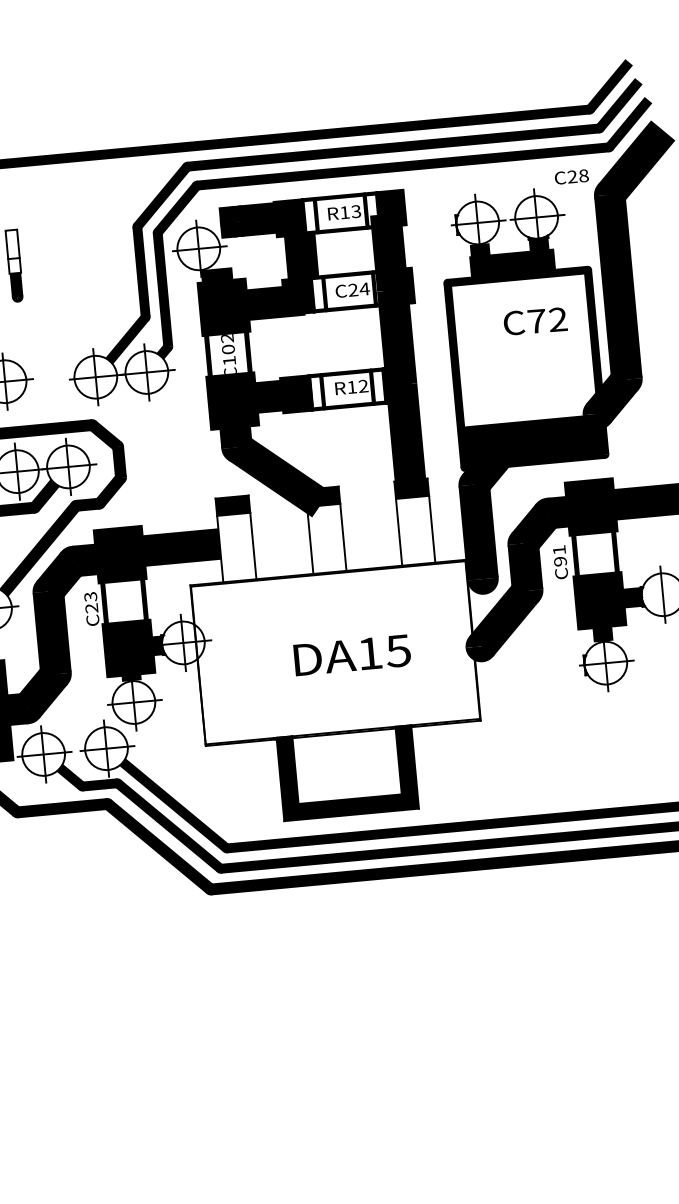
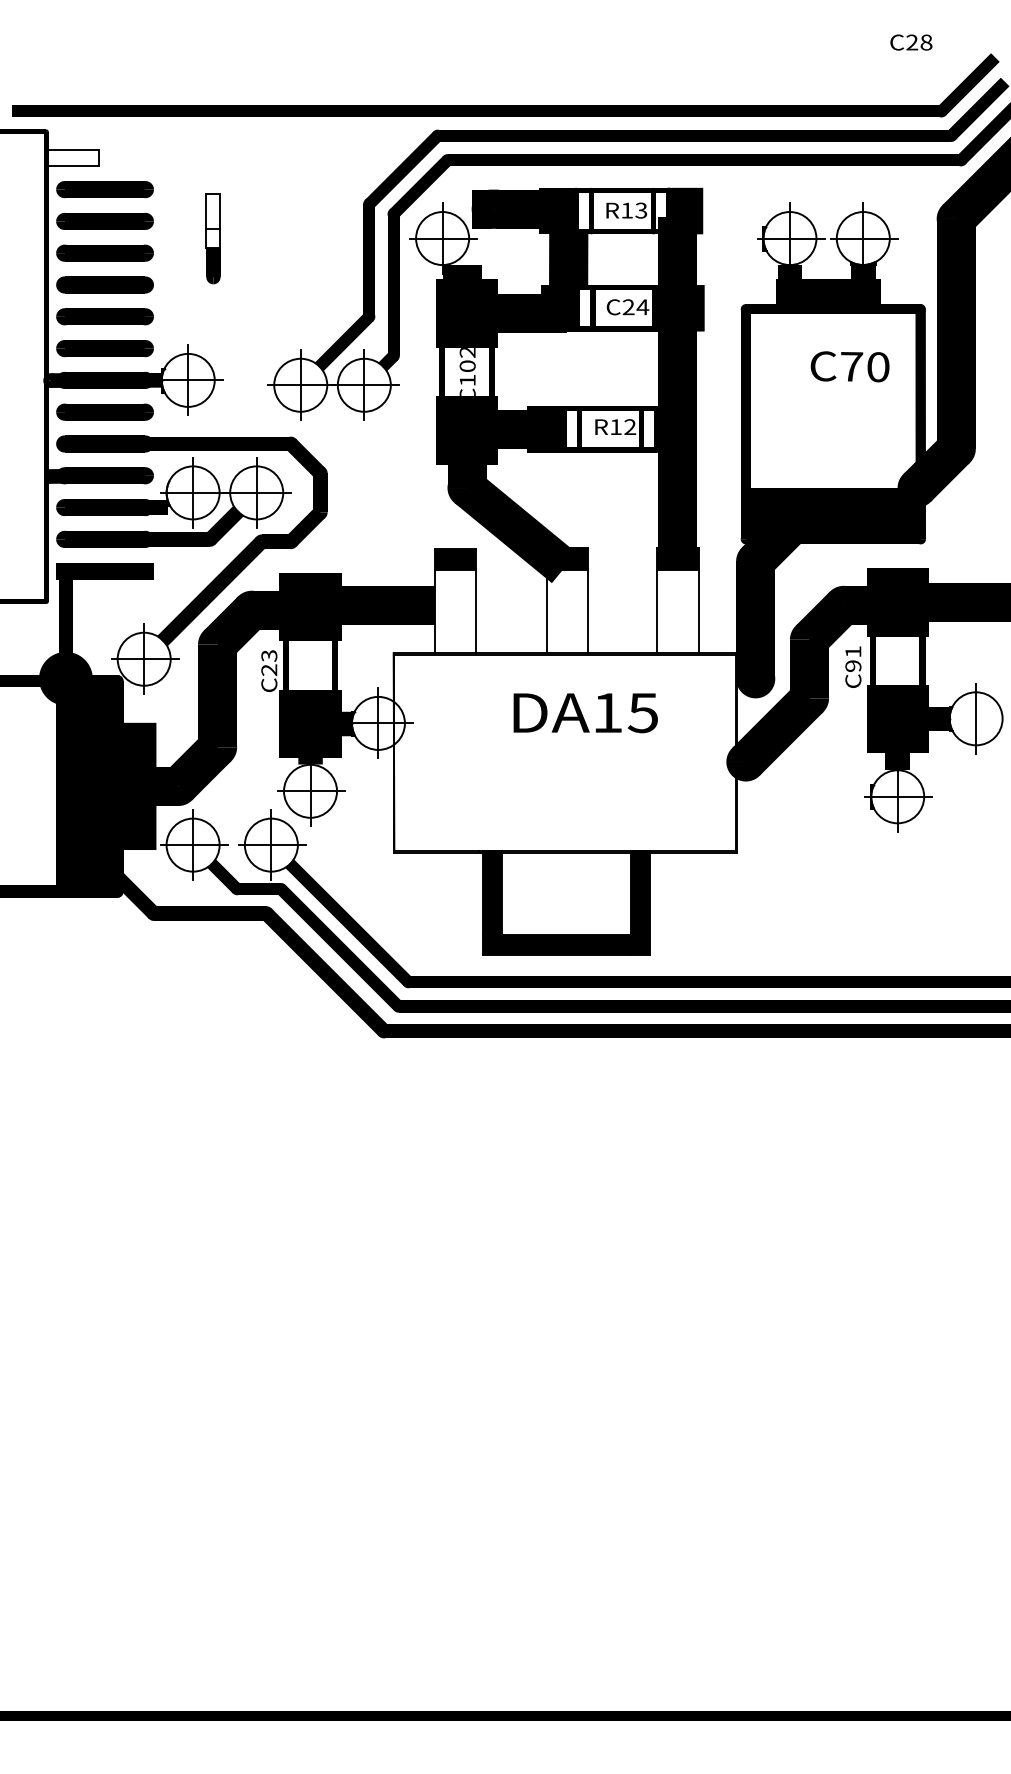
text: (571, 176) -> (911, 42), moved
text: (558, 319) -> (878, 367), C72 -> C70
text: (352, 655) -> (585, 713), moved

